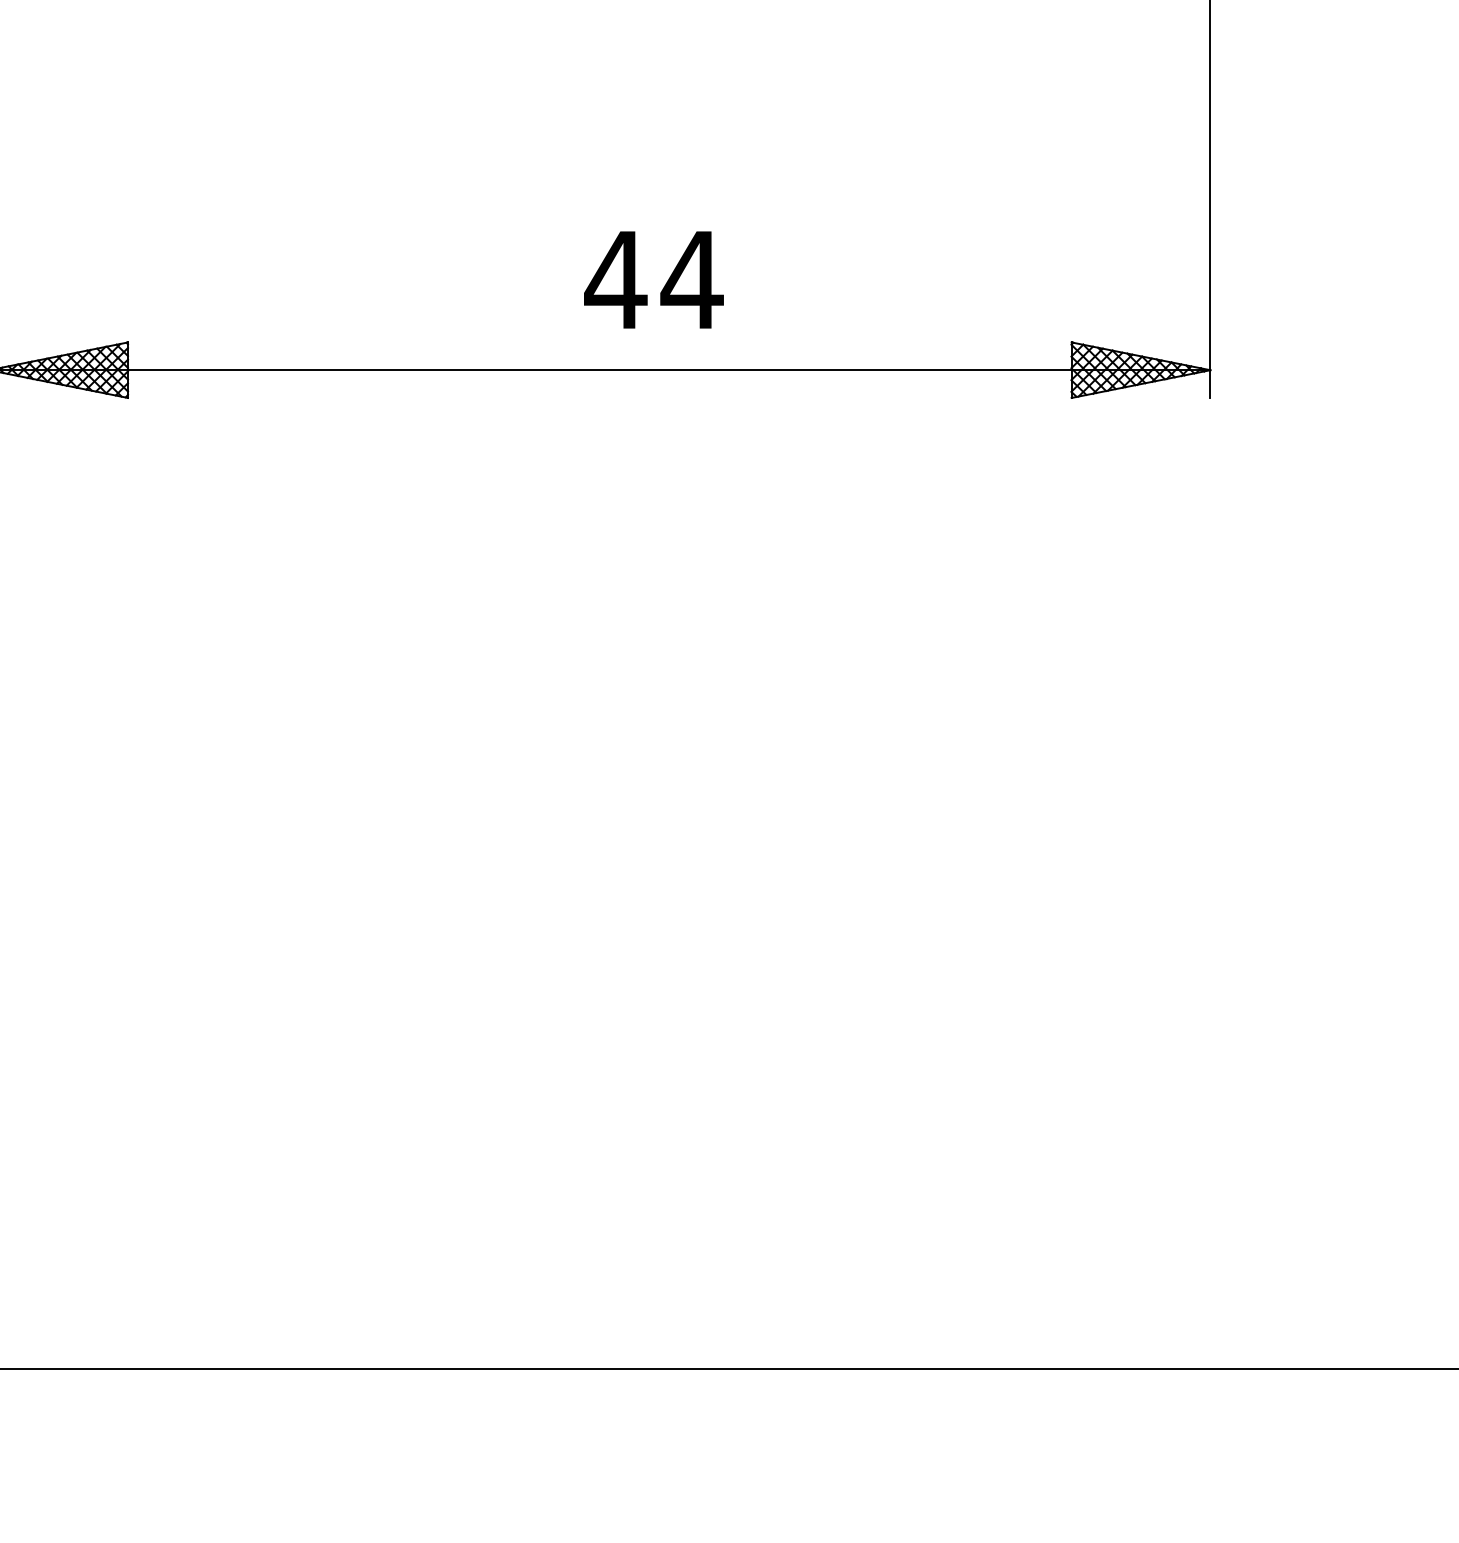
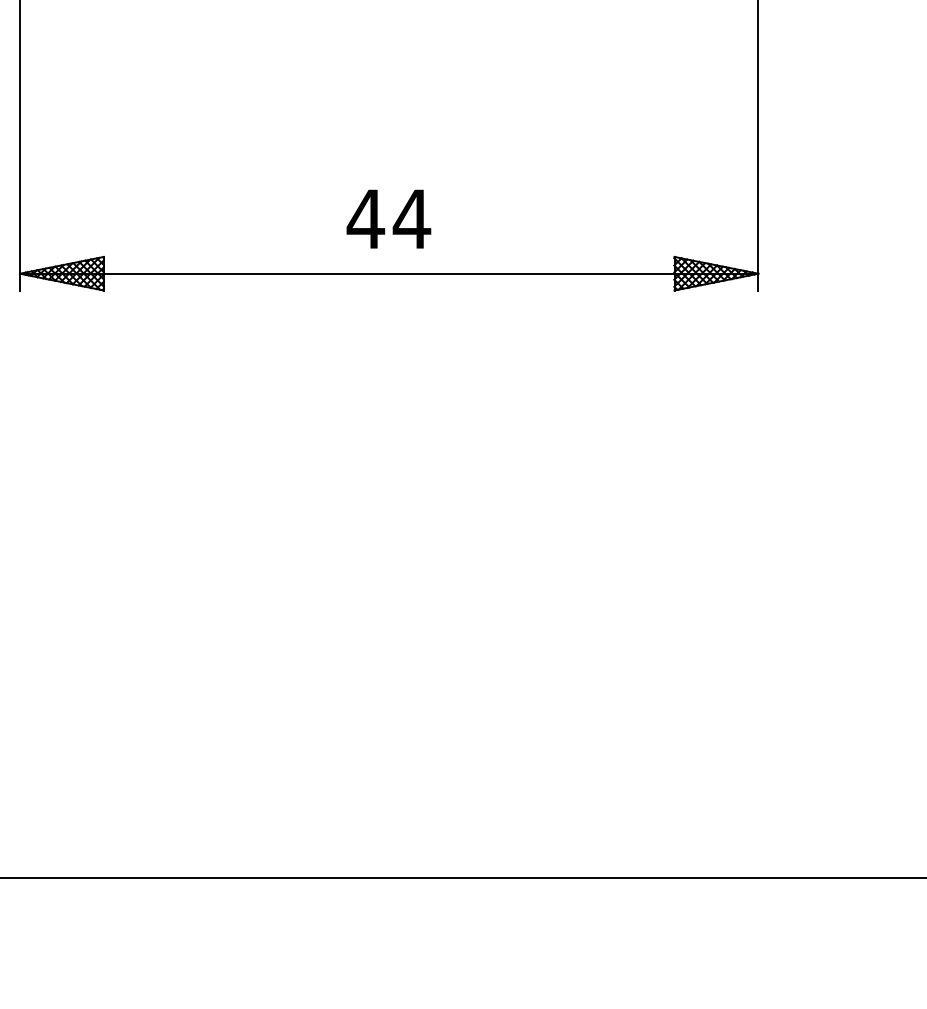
text: (653, 278) -> (388, 218), moved

